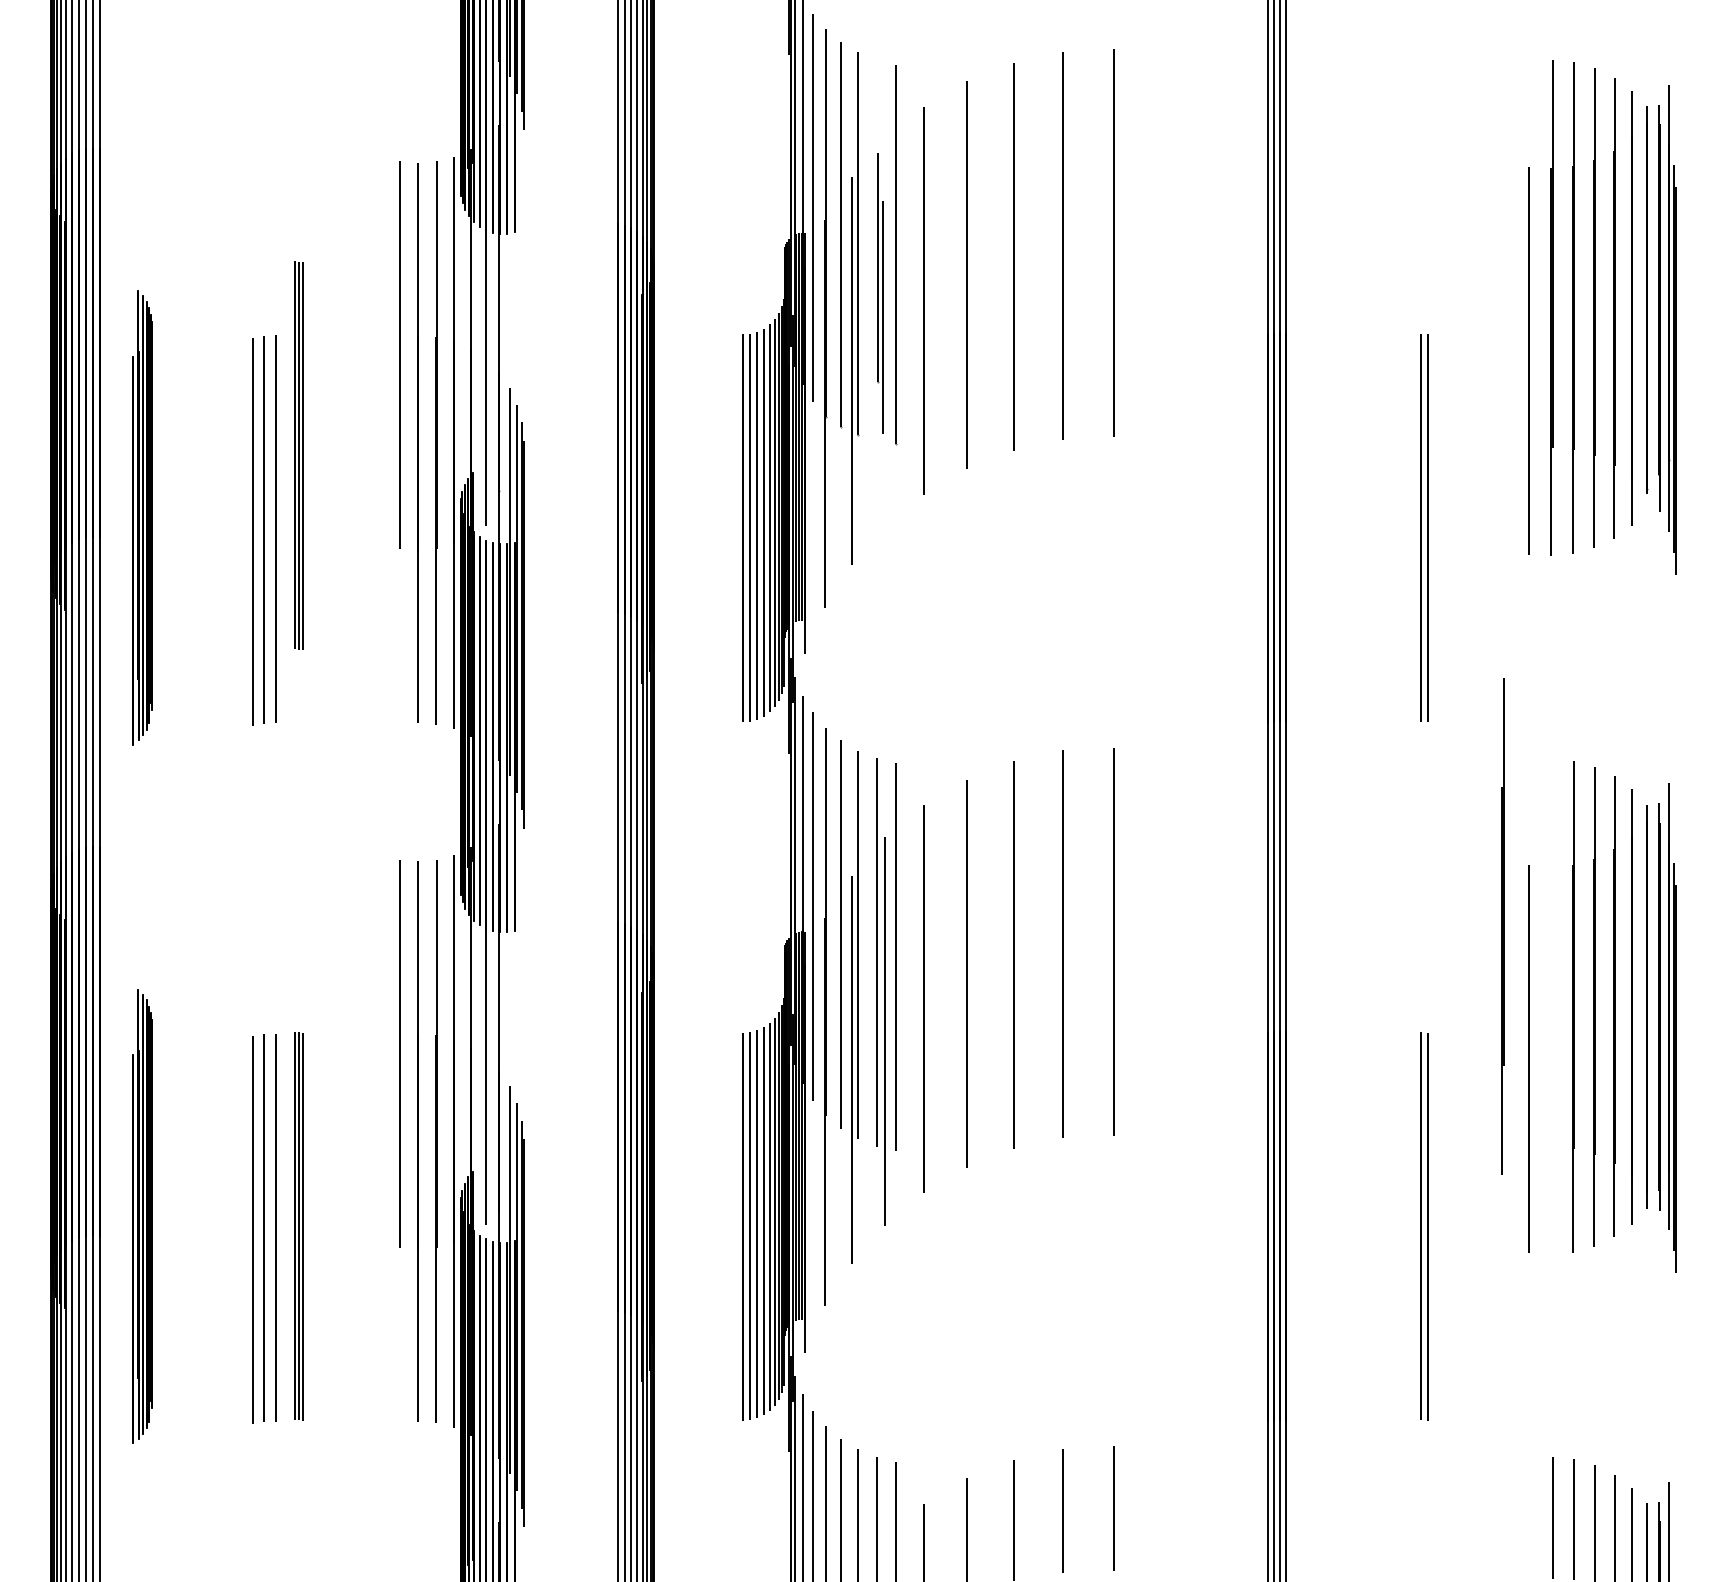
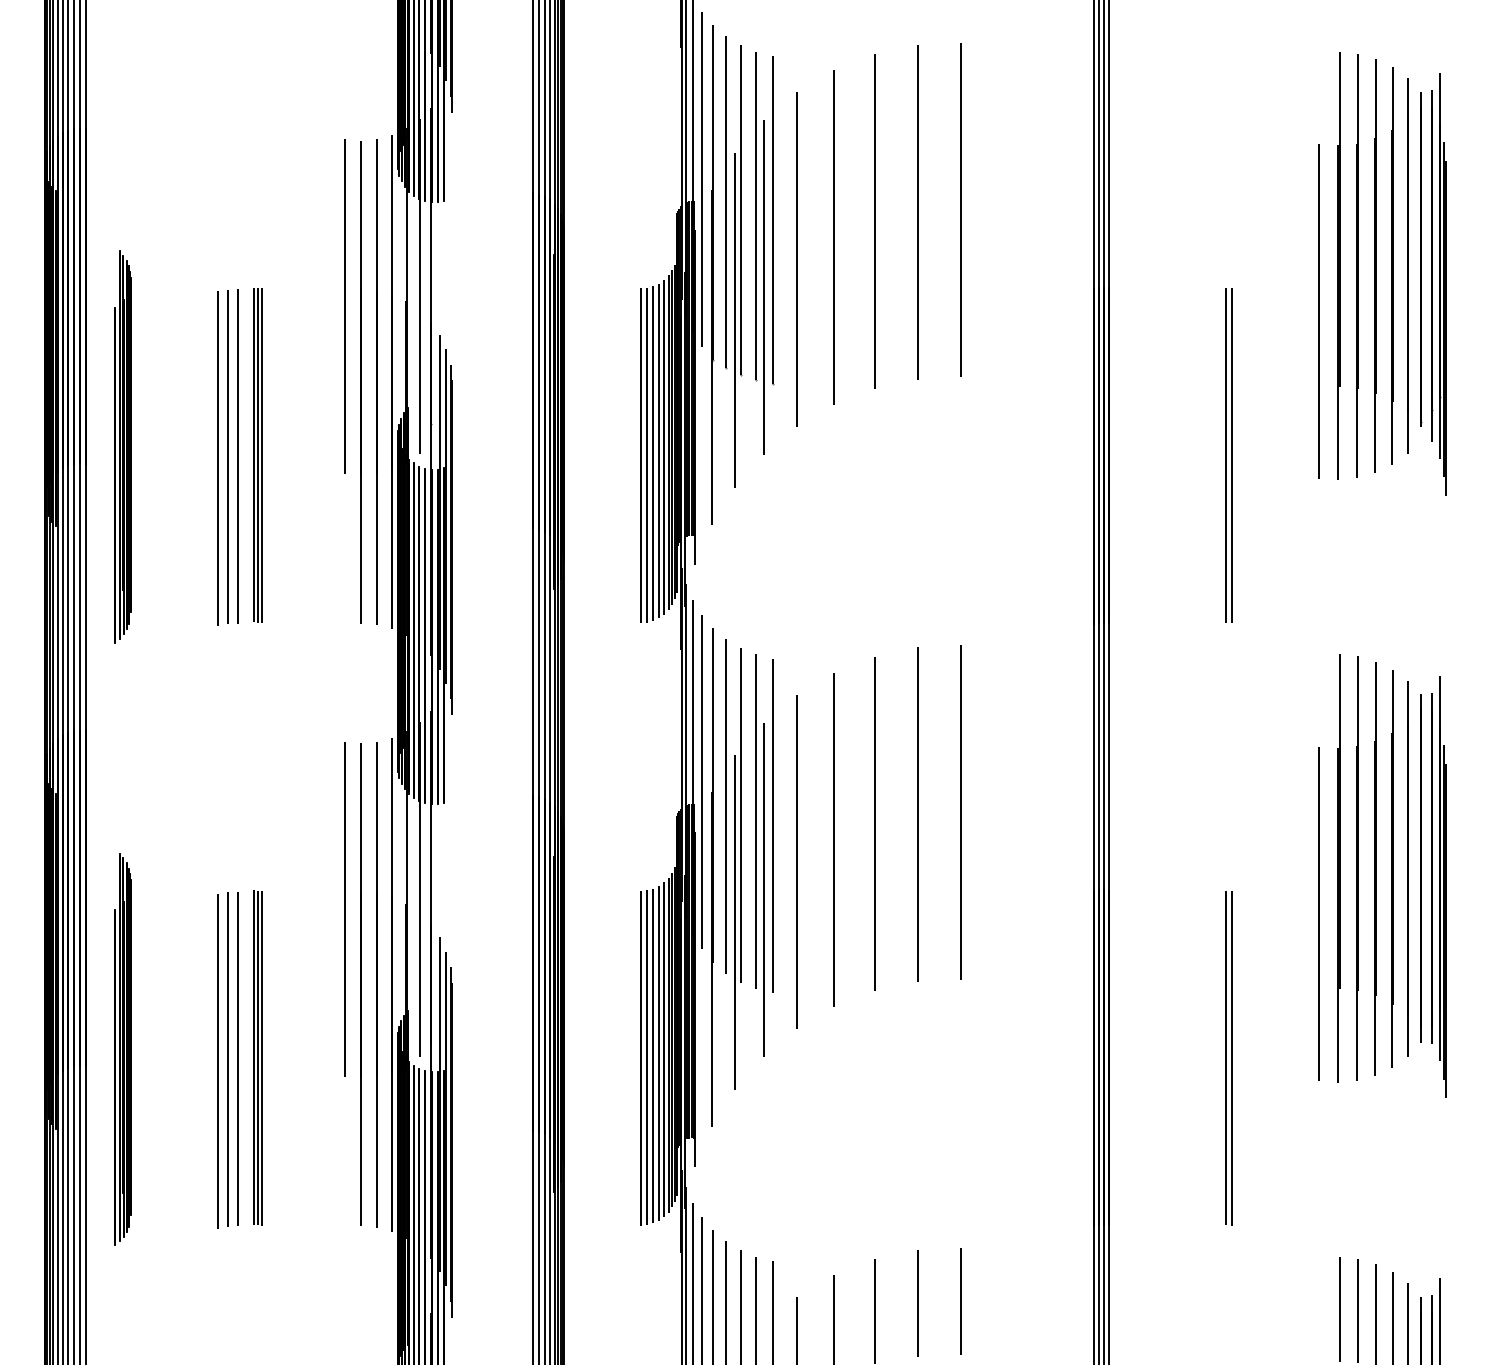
part: (880, 293) -> (759, 253), size x1.67
part: (298, 455) -> (257, 455), moved
line: (1502, 926) -> (1338, 868), moved

